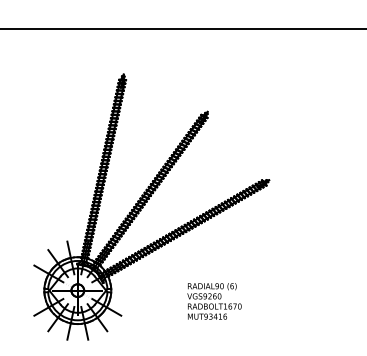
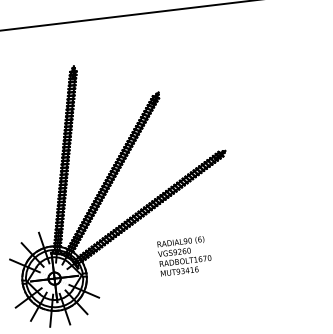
text: (214, 301) -> (184, 256), moved

